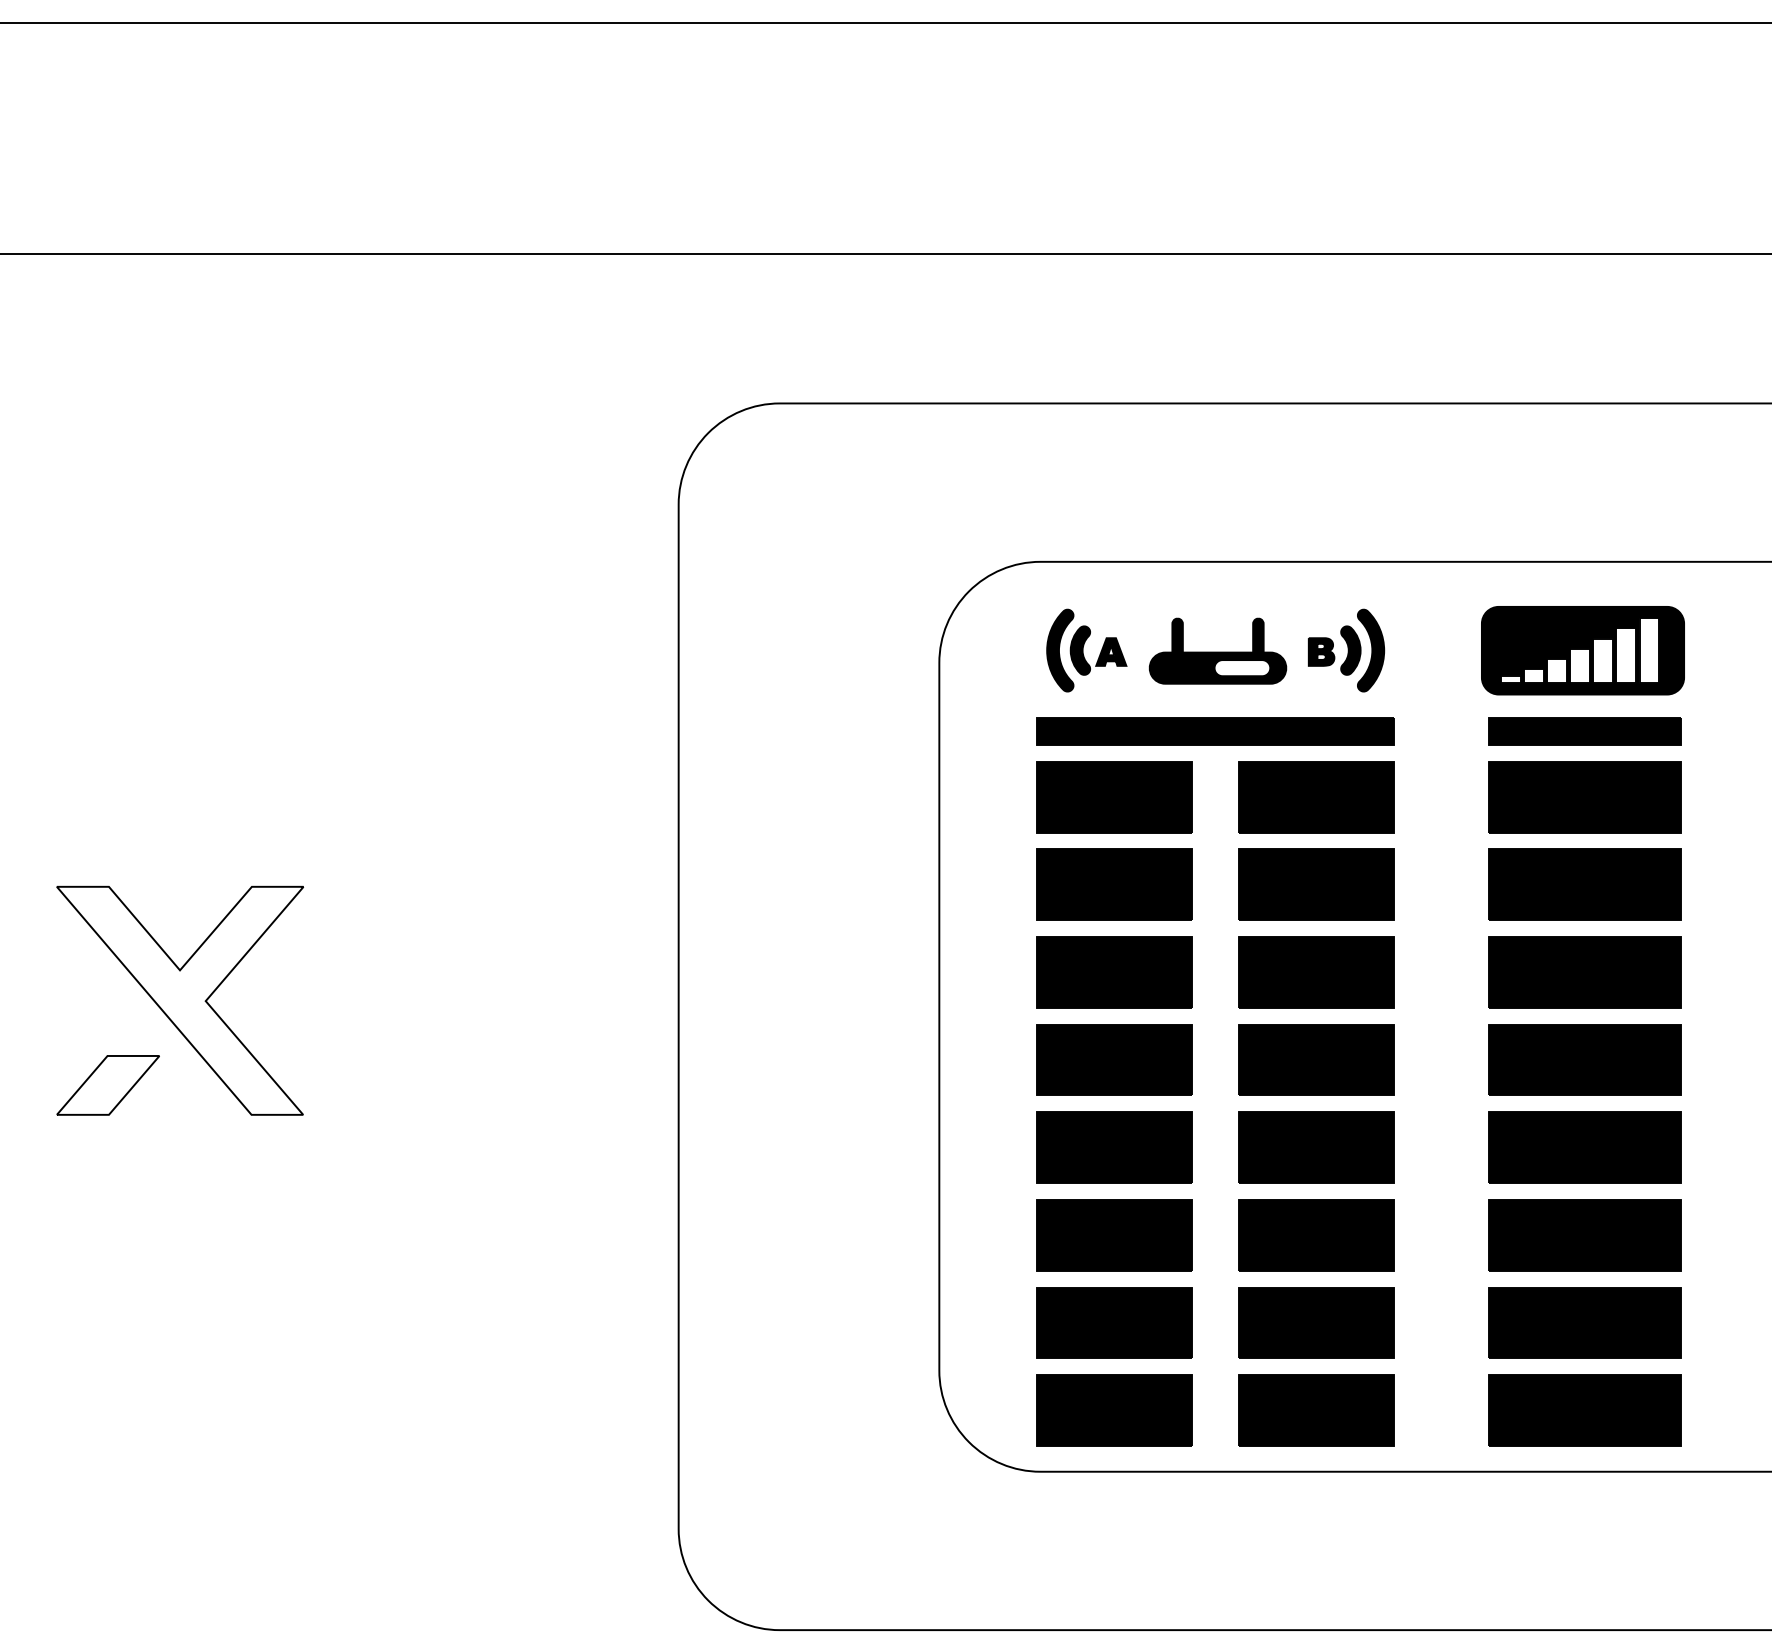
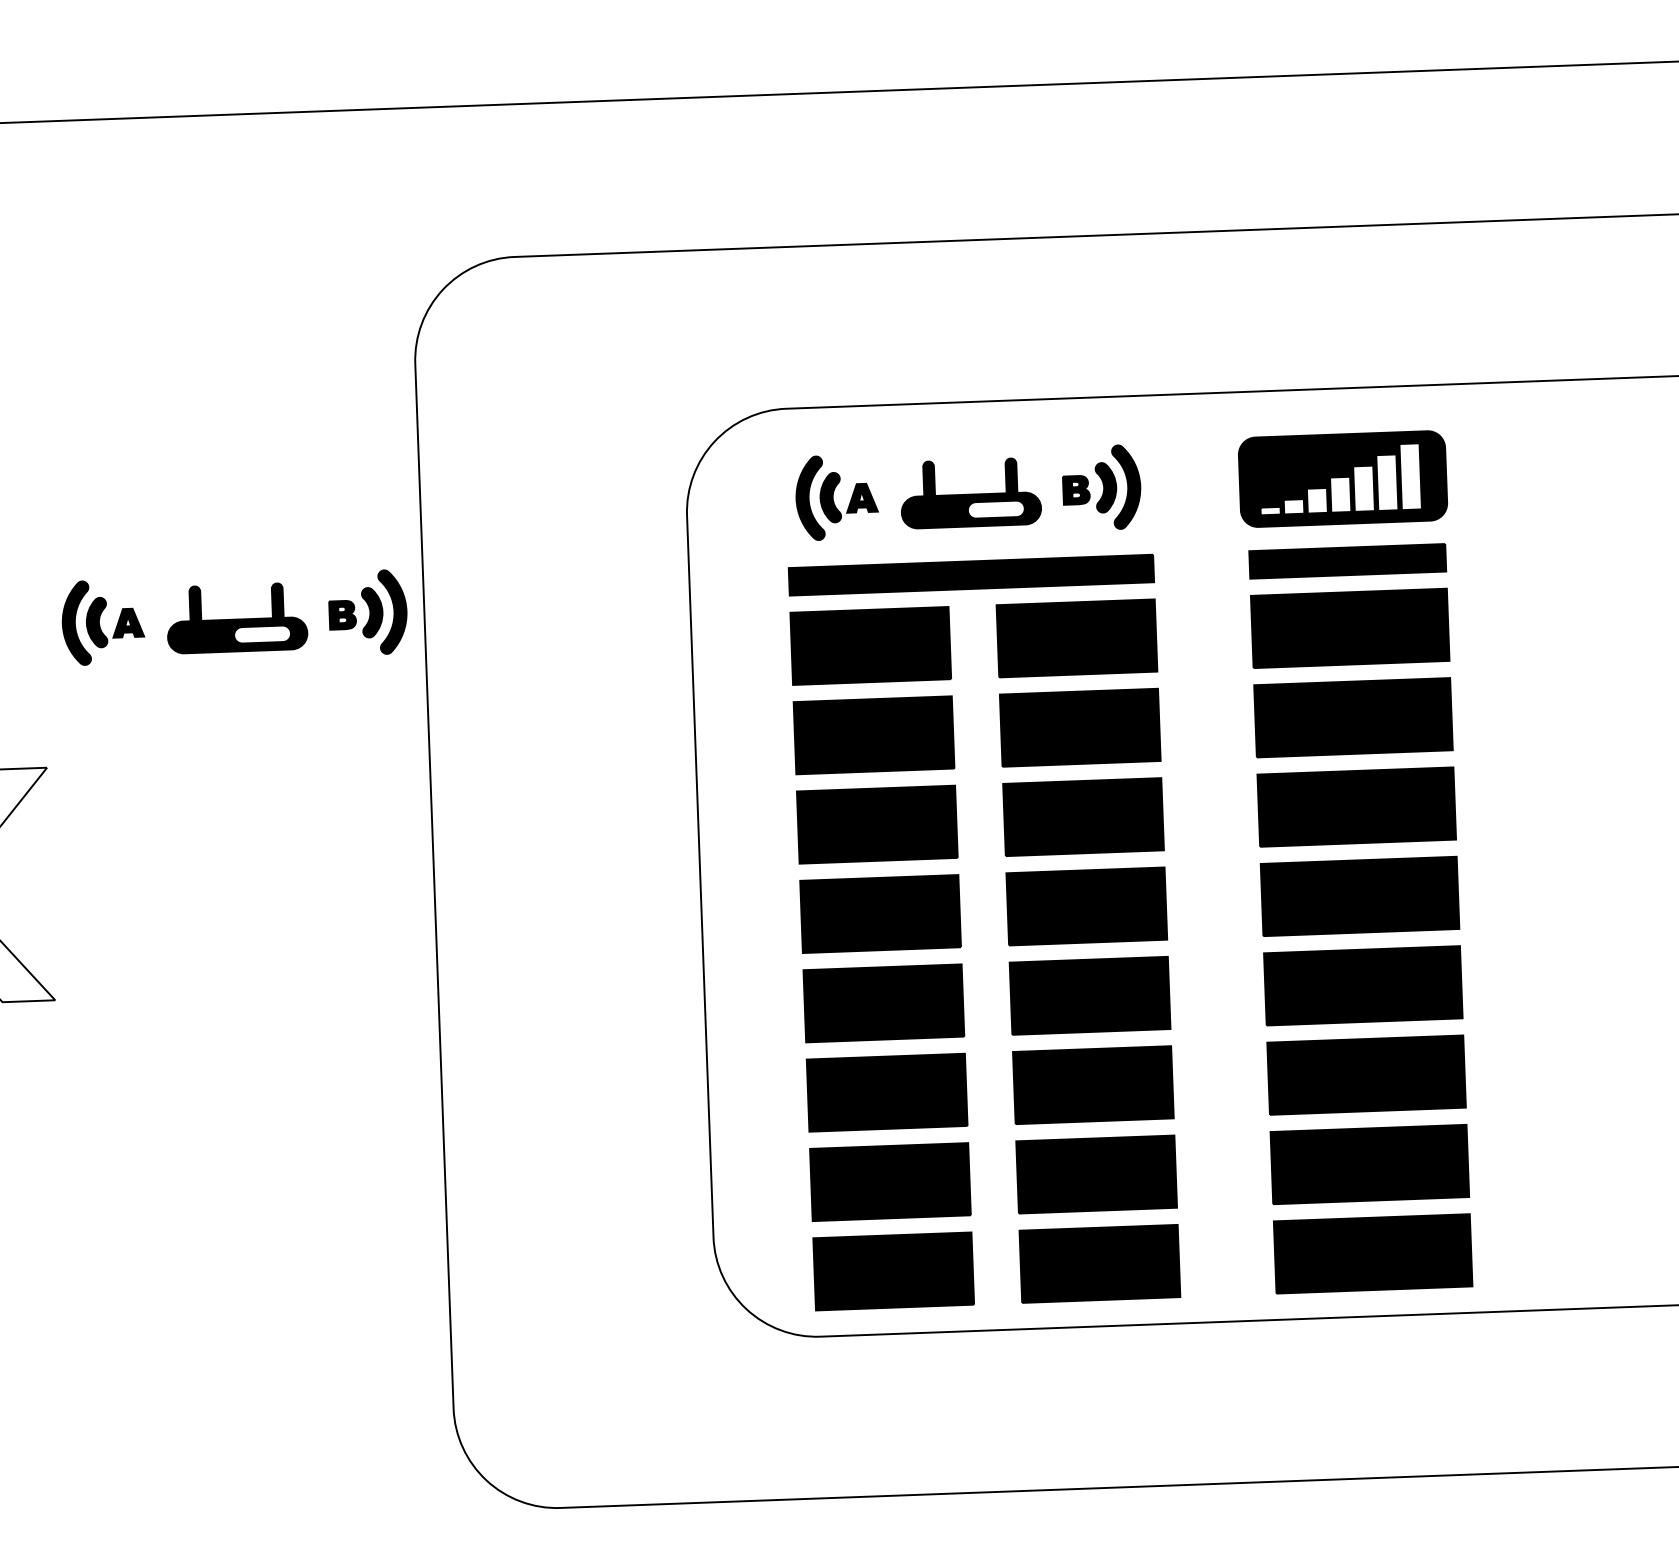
part: (492, 746) -> (234, 617), added

